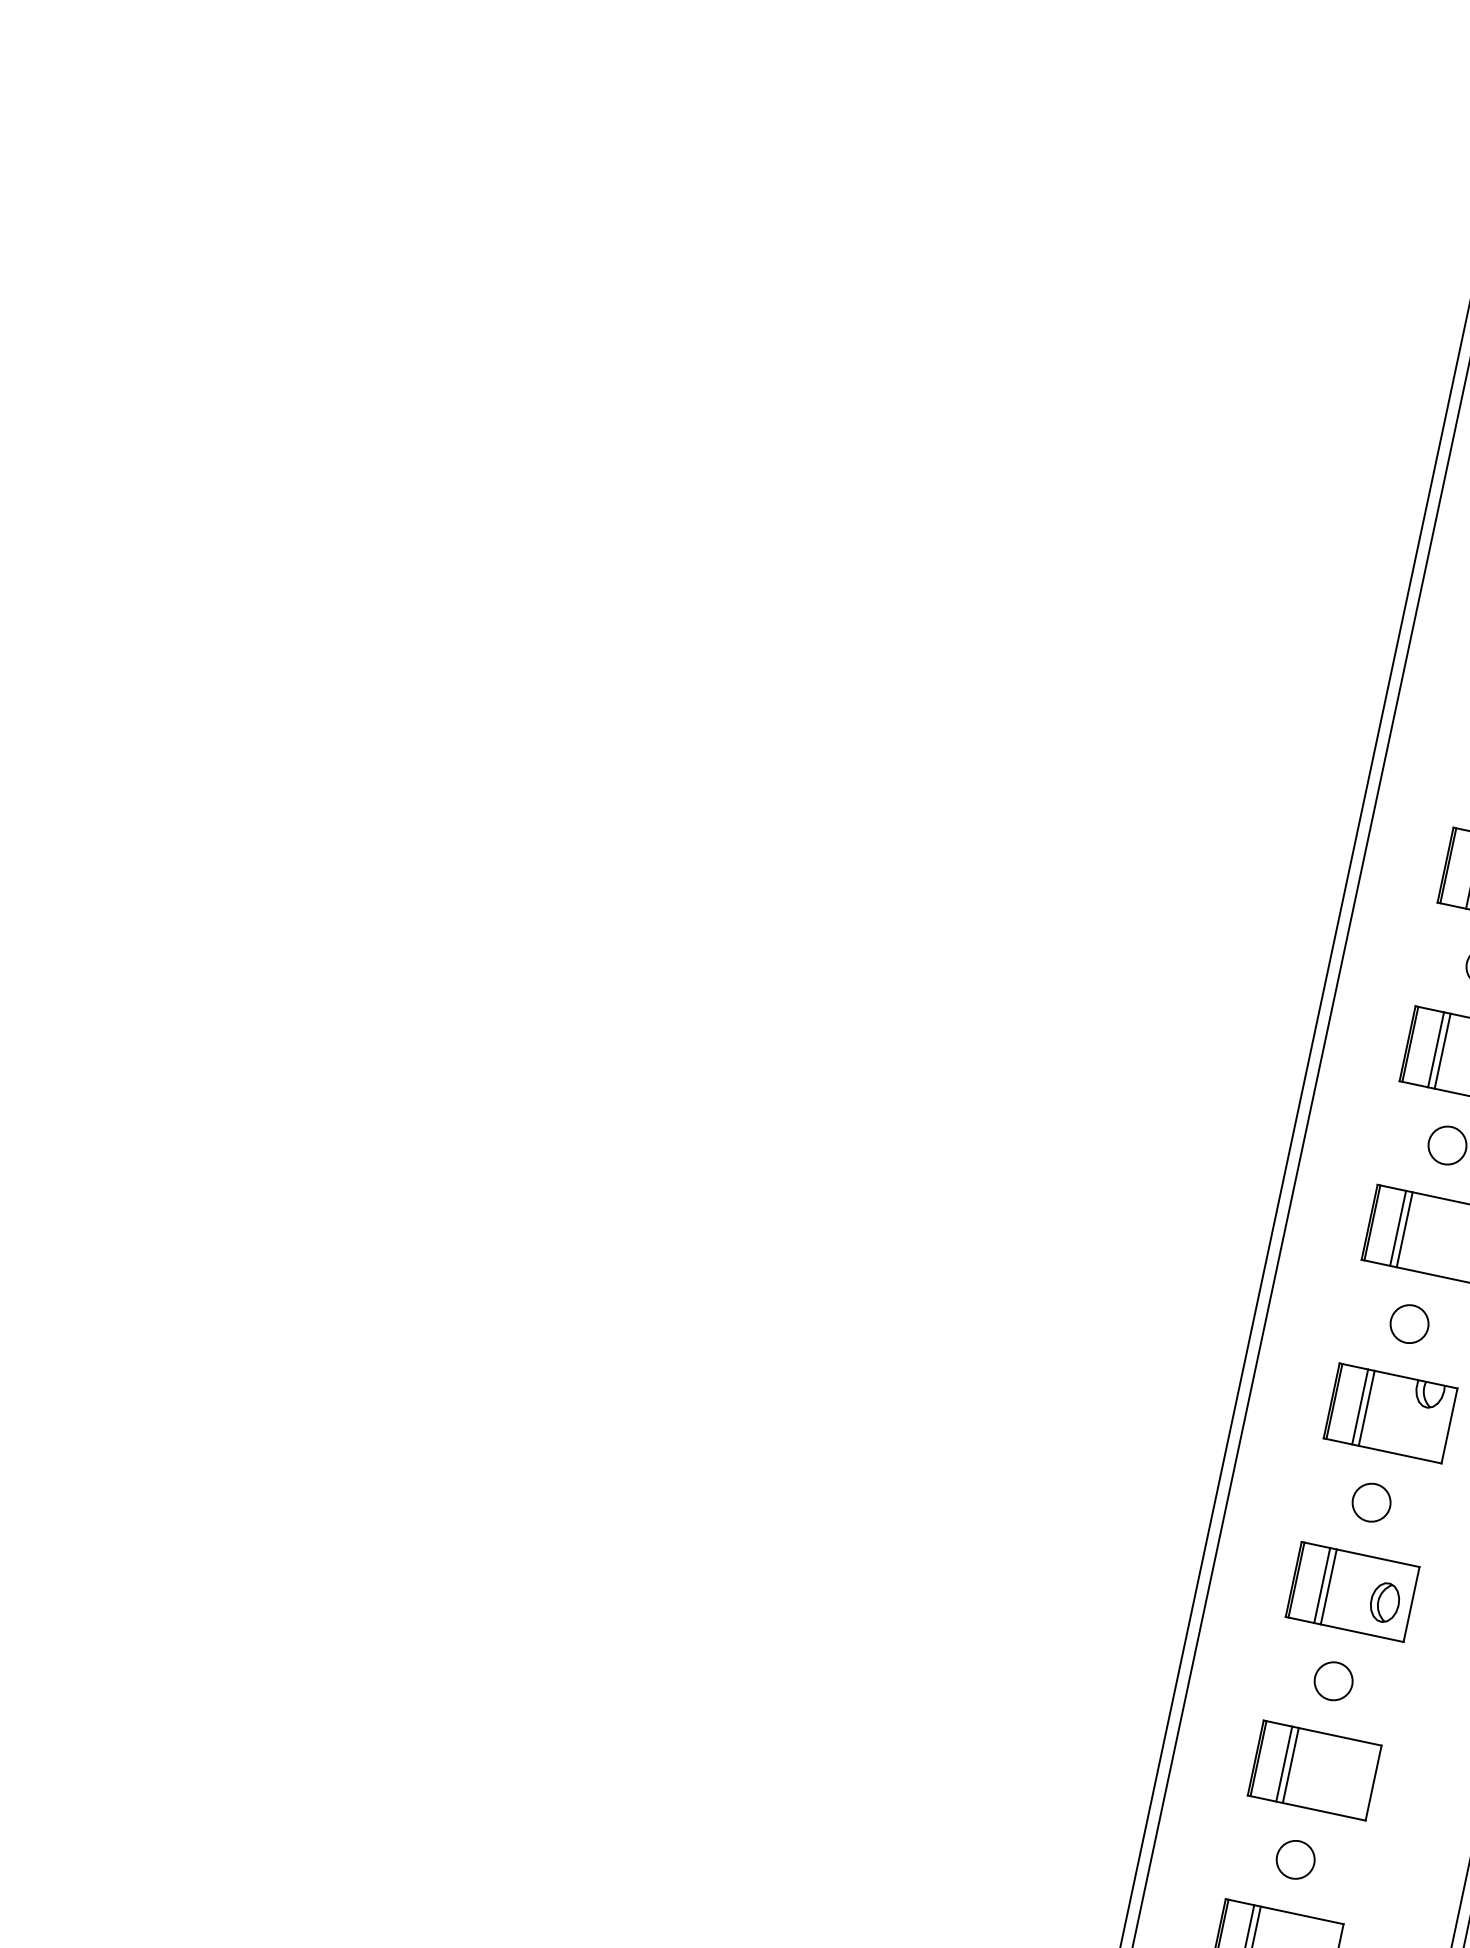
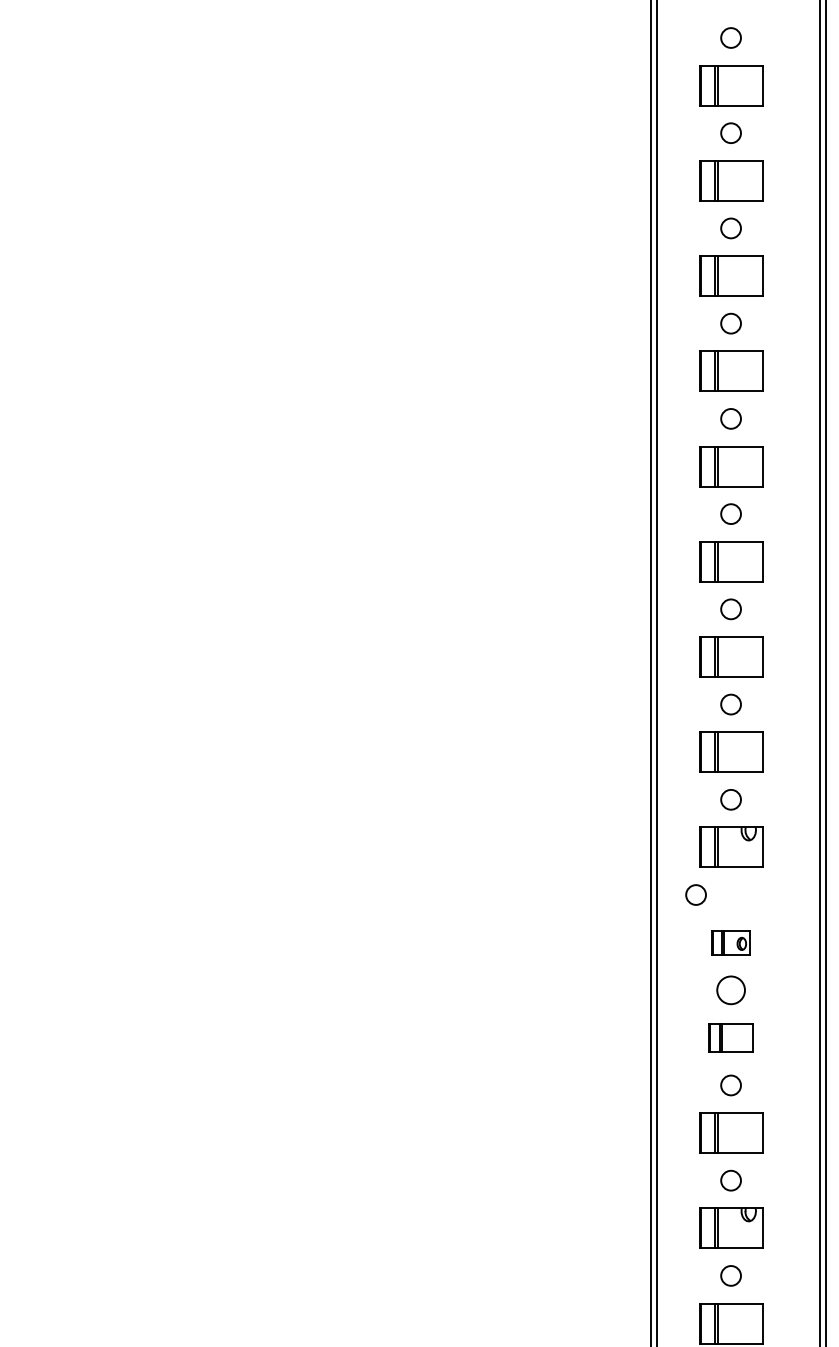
circle: (1370, 1501) -> (695, 894), moved
part: (1353, 1591) -> (731, 942), size x0.6
circle: (1332, 1679) -> (730, 989), size x1.4
part: (1315, 1770) -> (731, 1037), size x0.7

